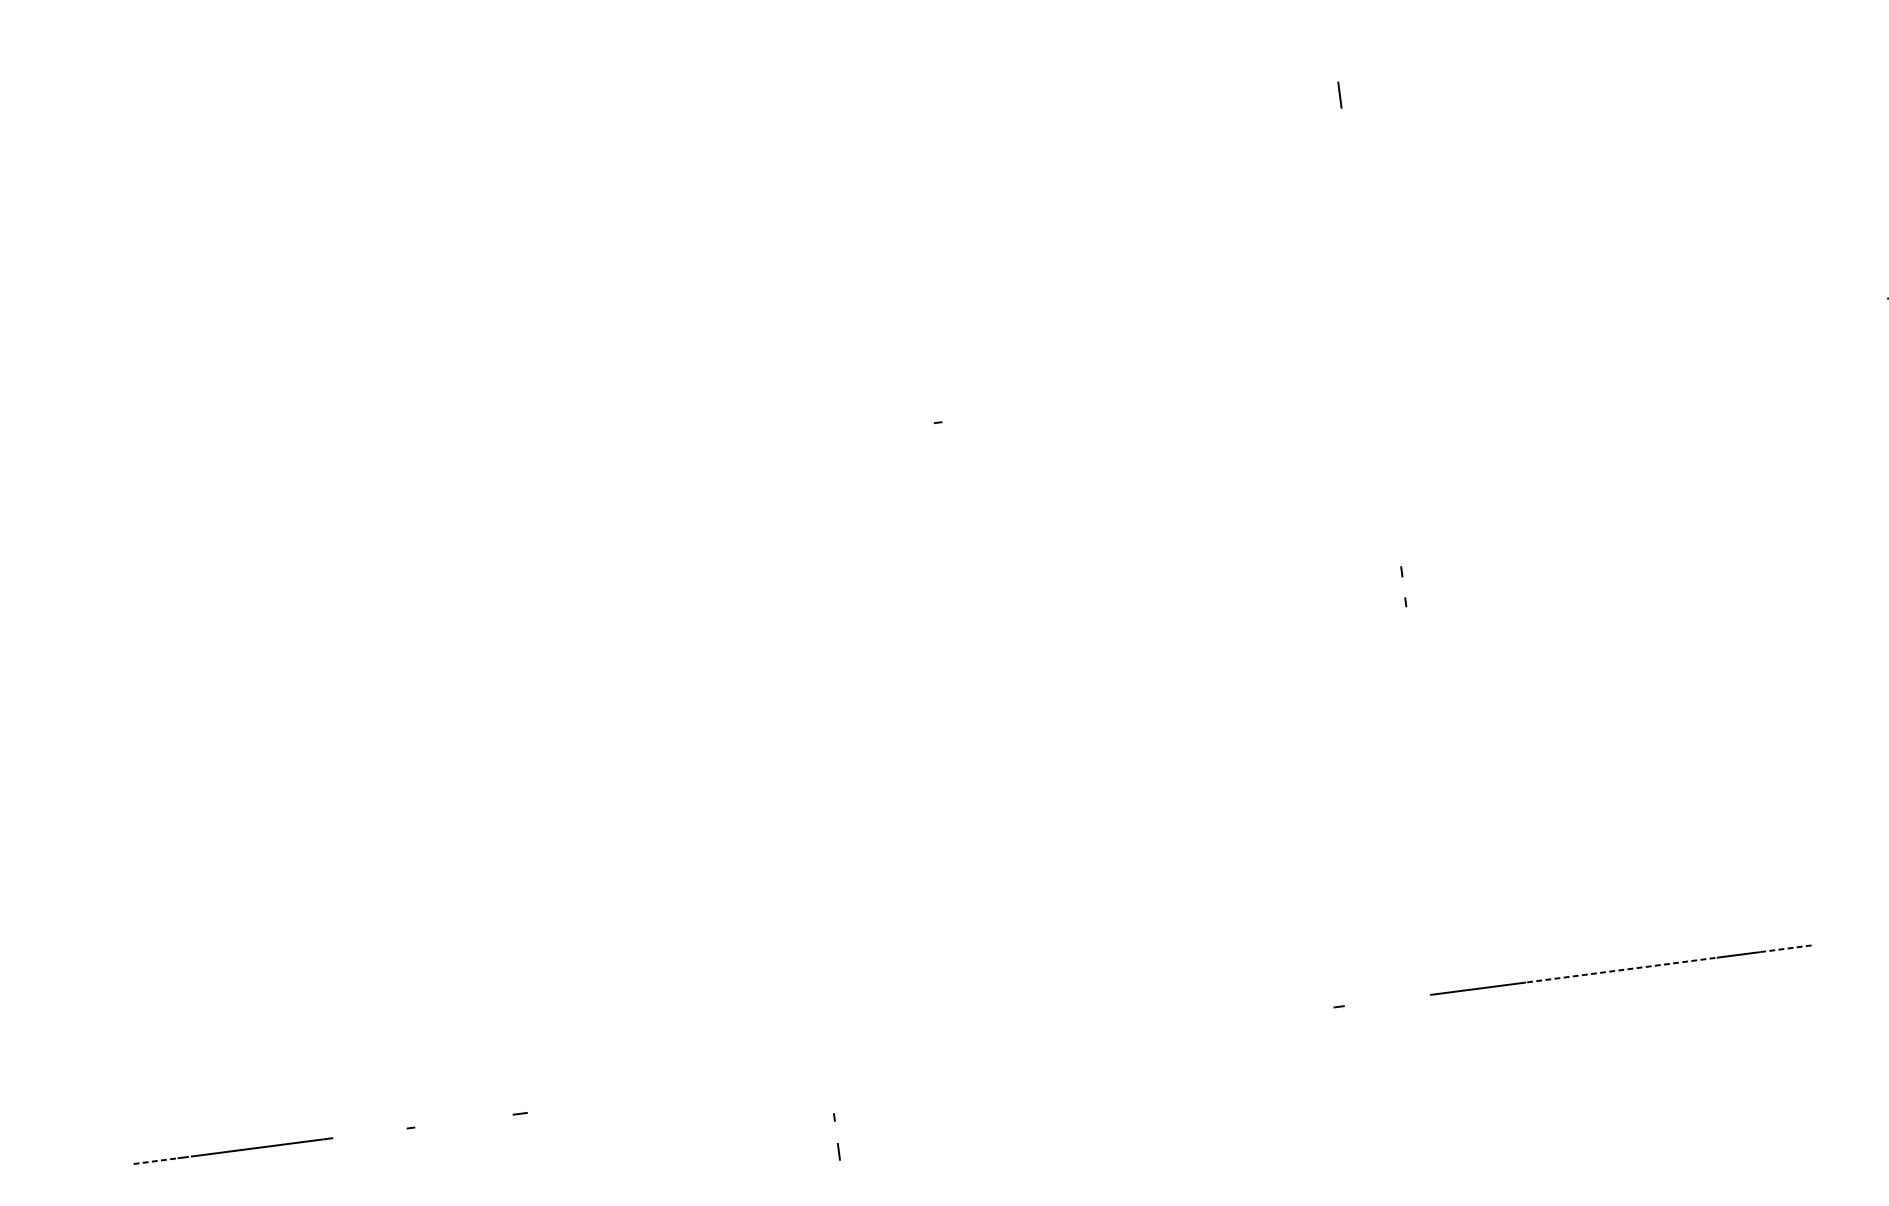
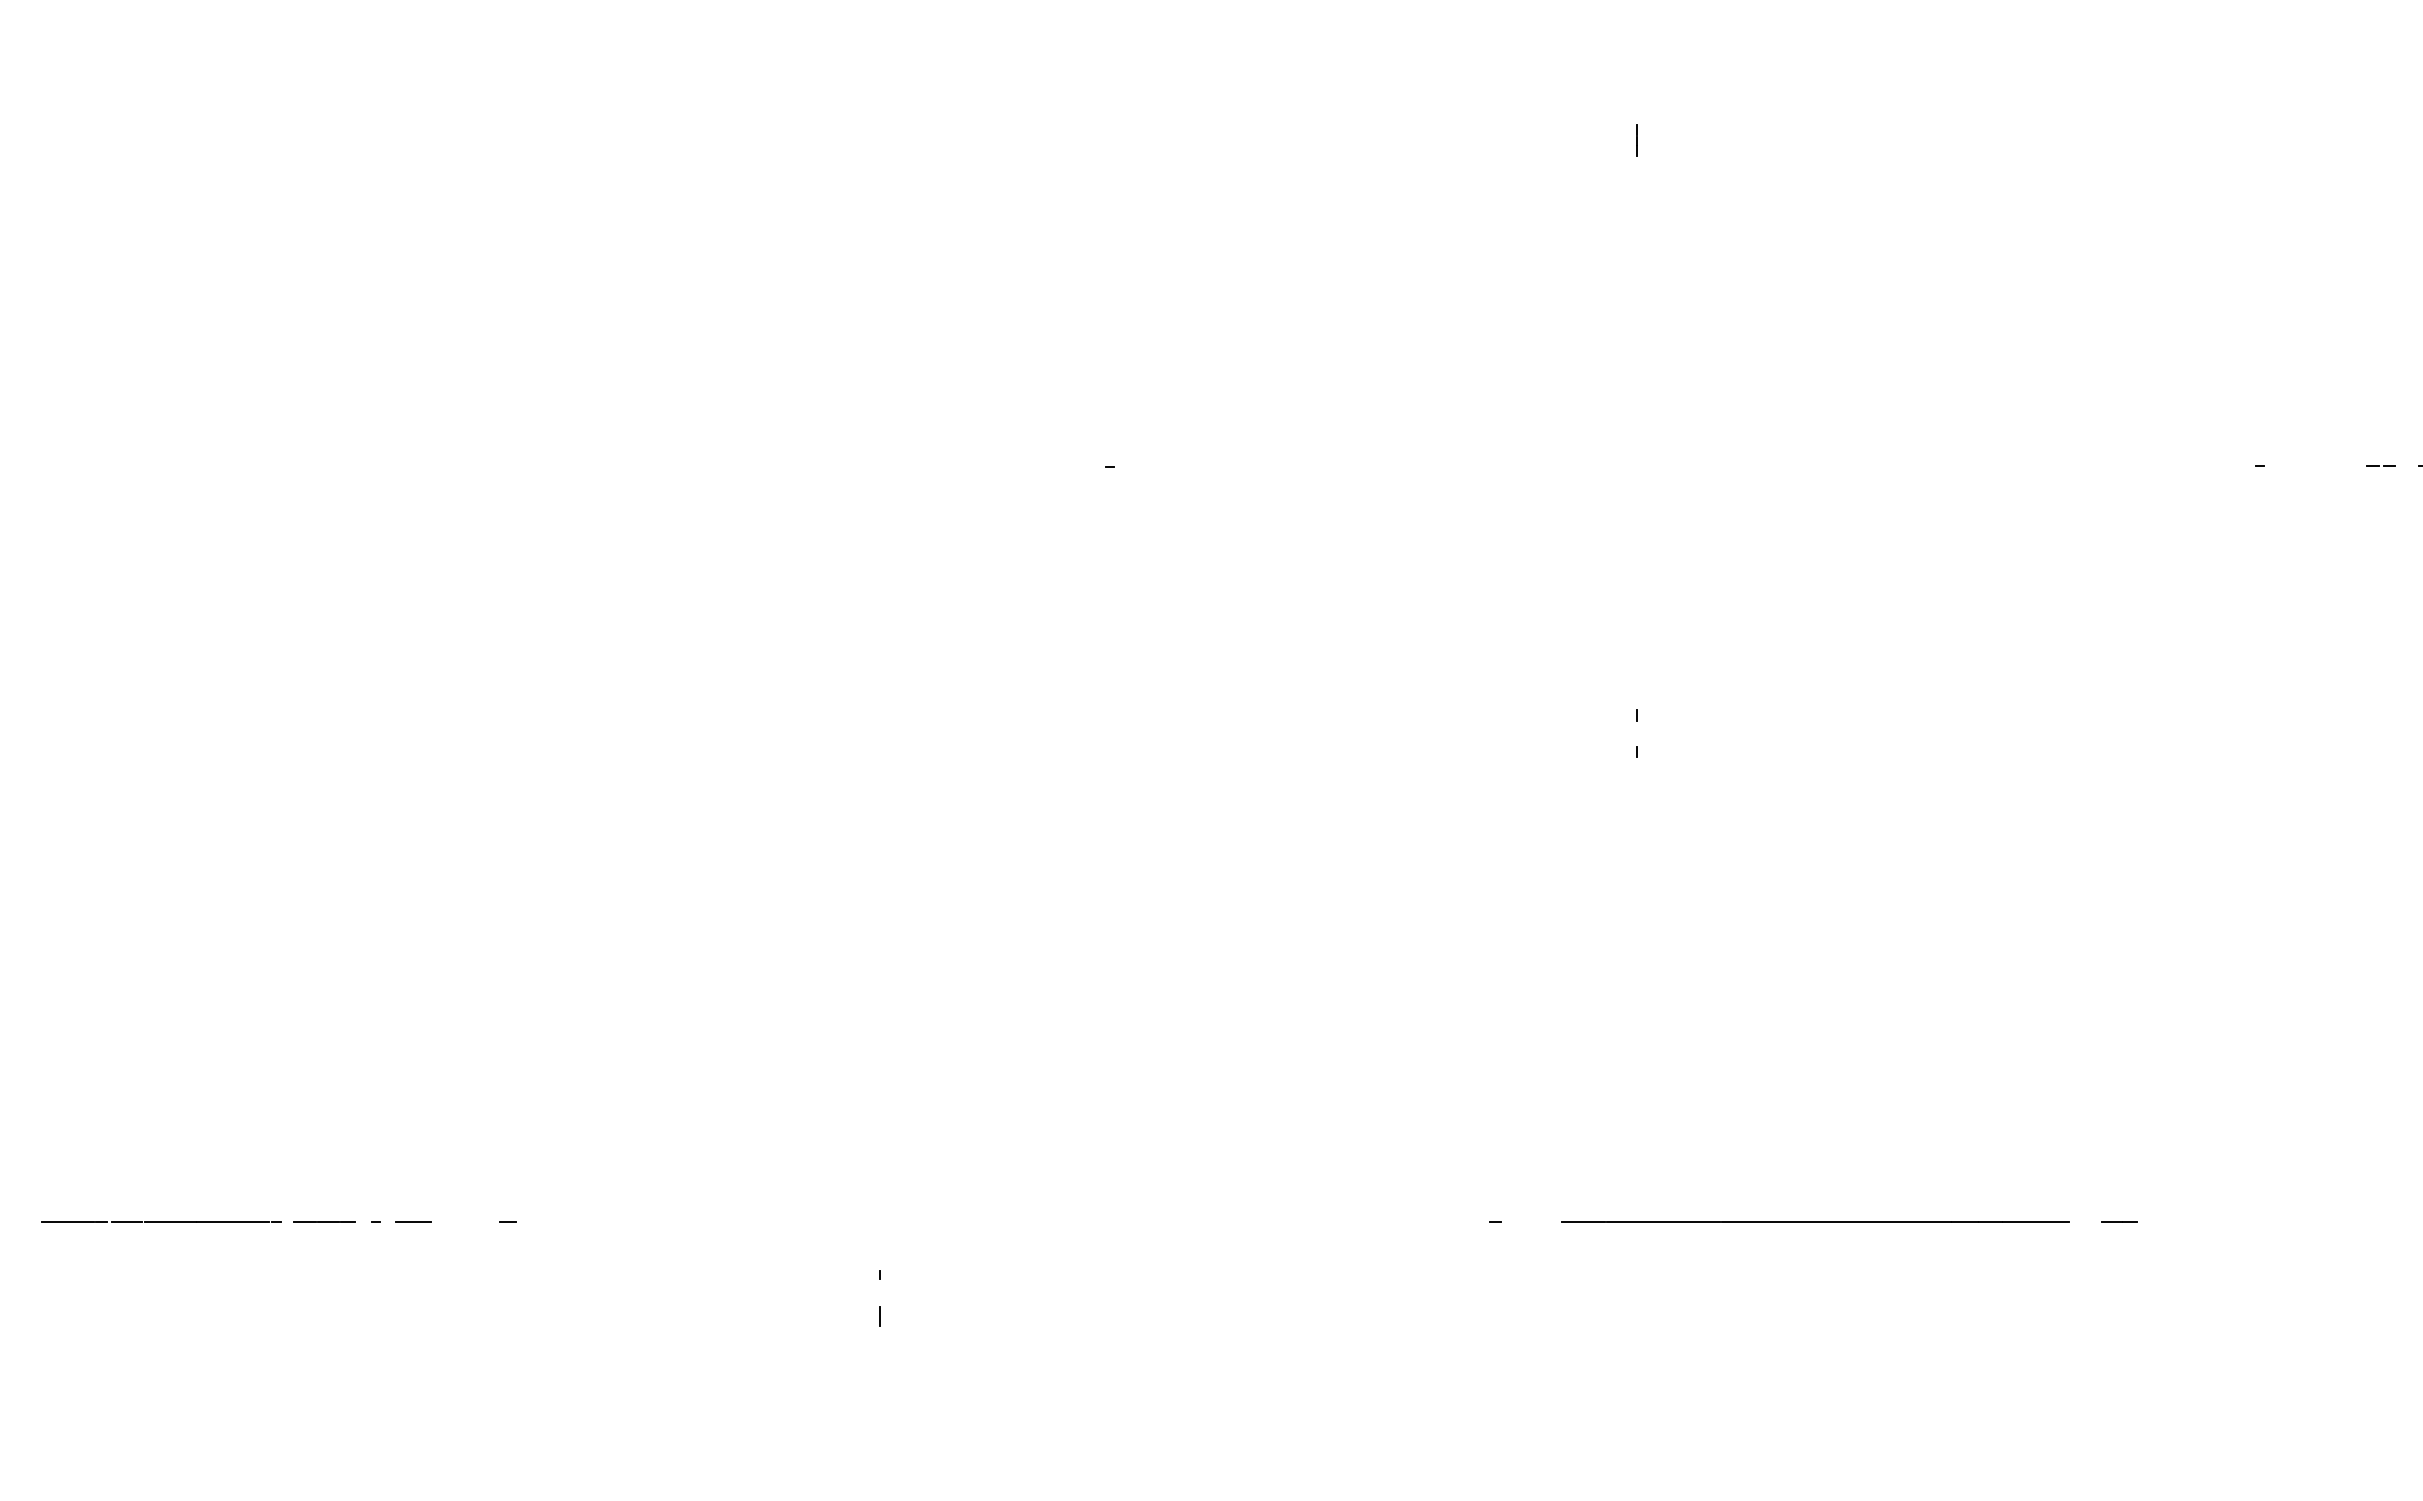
line: (1856, 939) -> (2119, 1221), added
line: (1787, 948) -> (2036, 1221), dashed -> solid
line: (1621, 969) -> (1836, 1221), dashed -> solid
line: (1411, 997) -> (1582, 1221), added
line: (441, 1124) -> (413, 1222), added
line: (368, 1132) -> (324, 1221), added
line: (155, 1161) -> (68, 1222), dashed -> solid

